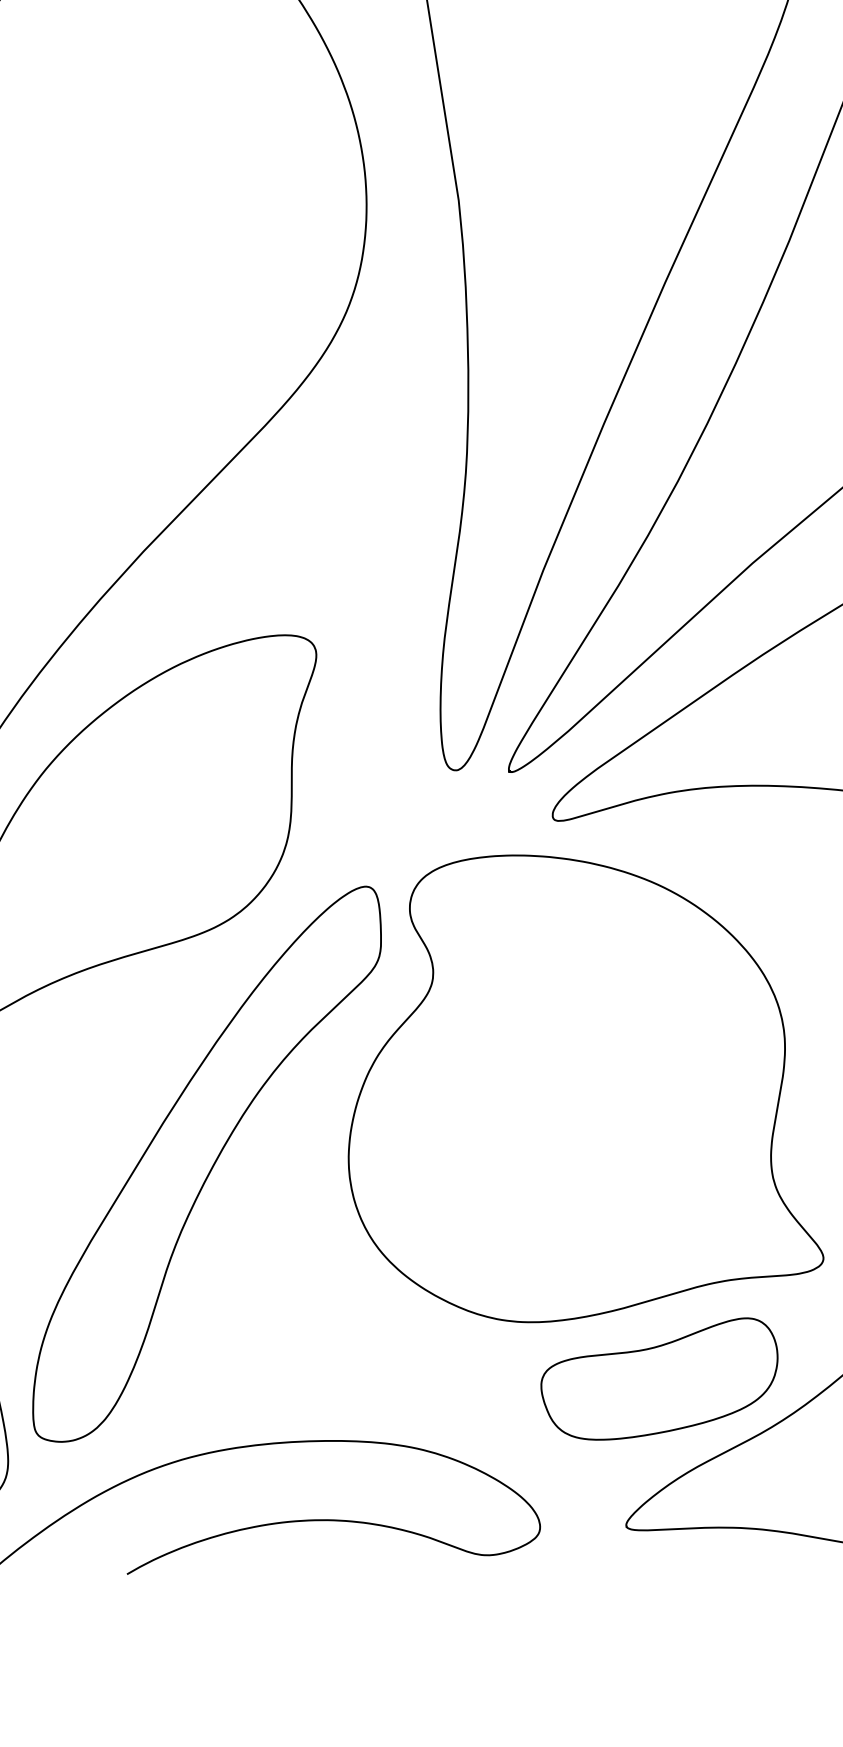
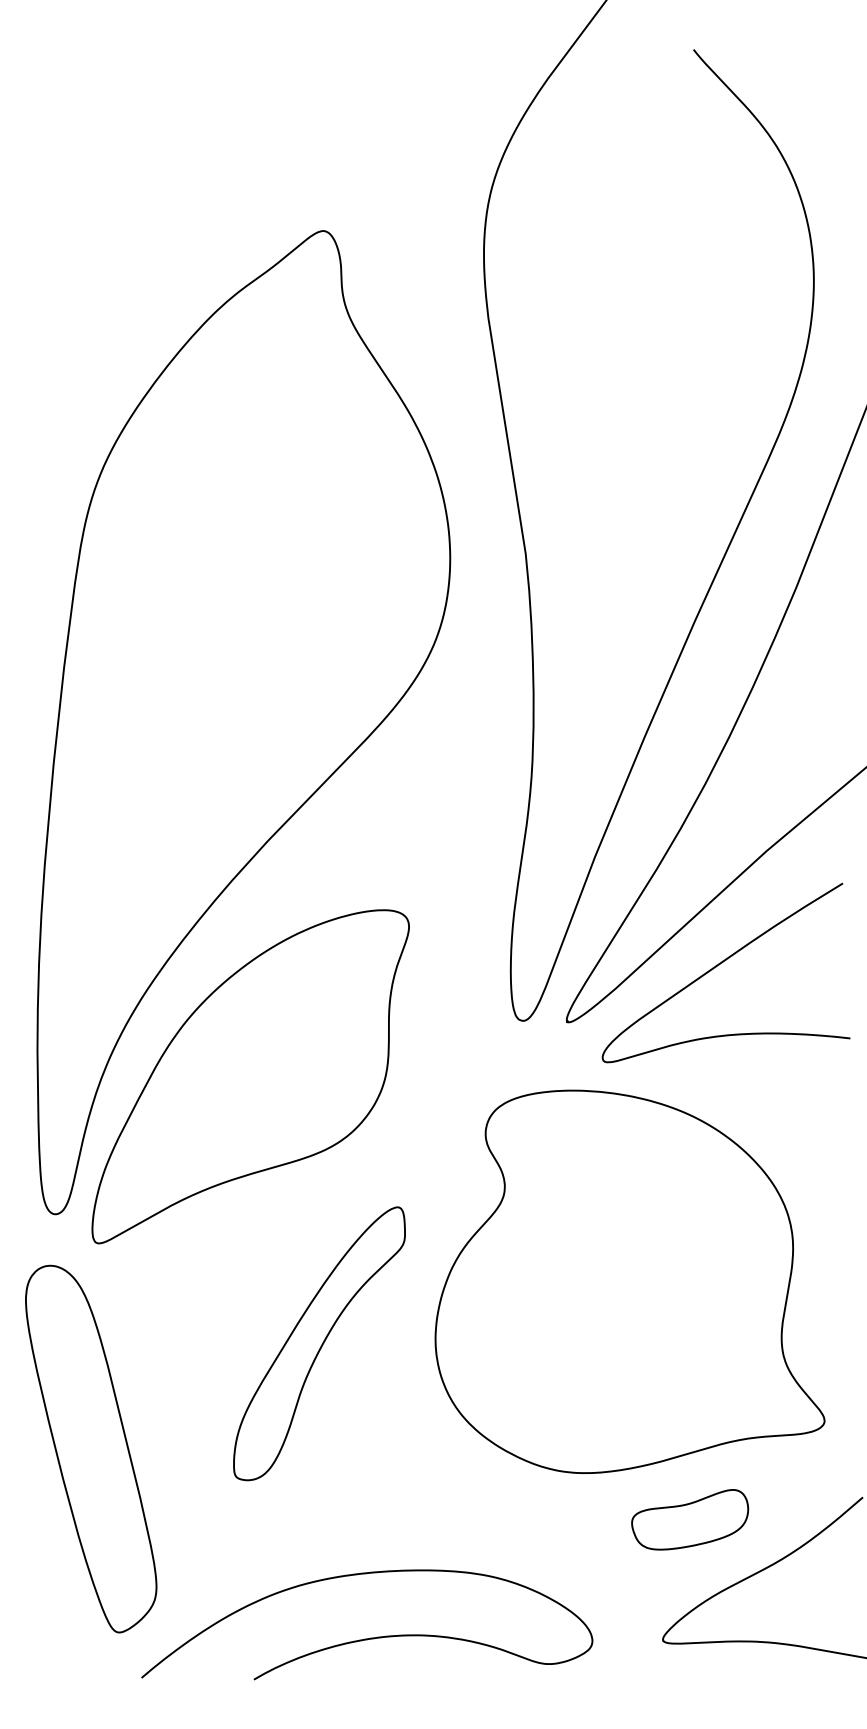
part: (207, 1164) -> (319, 1343), size x0.6
part: (658, 1378) -> (689, 1519), size x0.6

